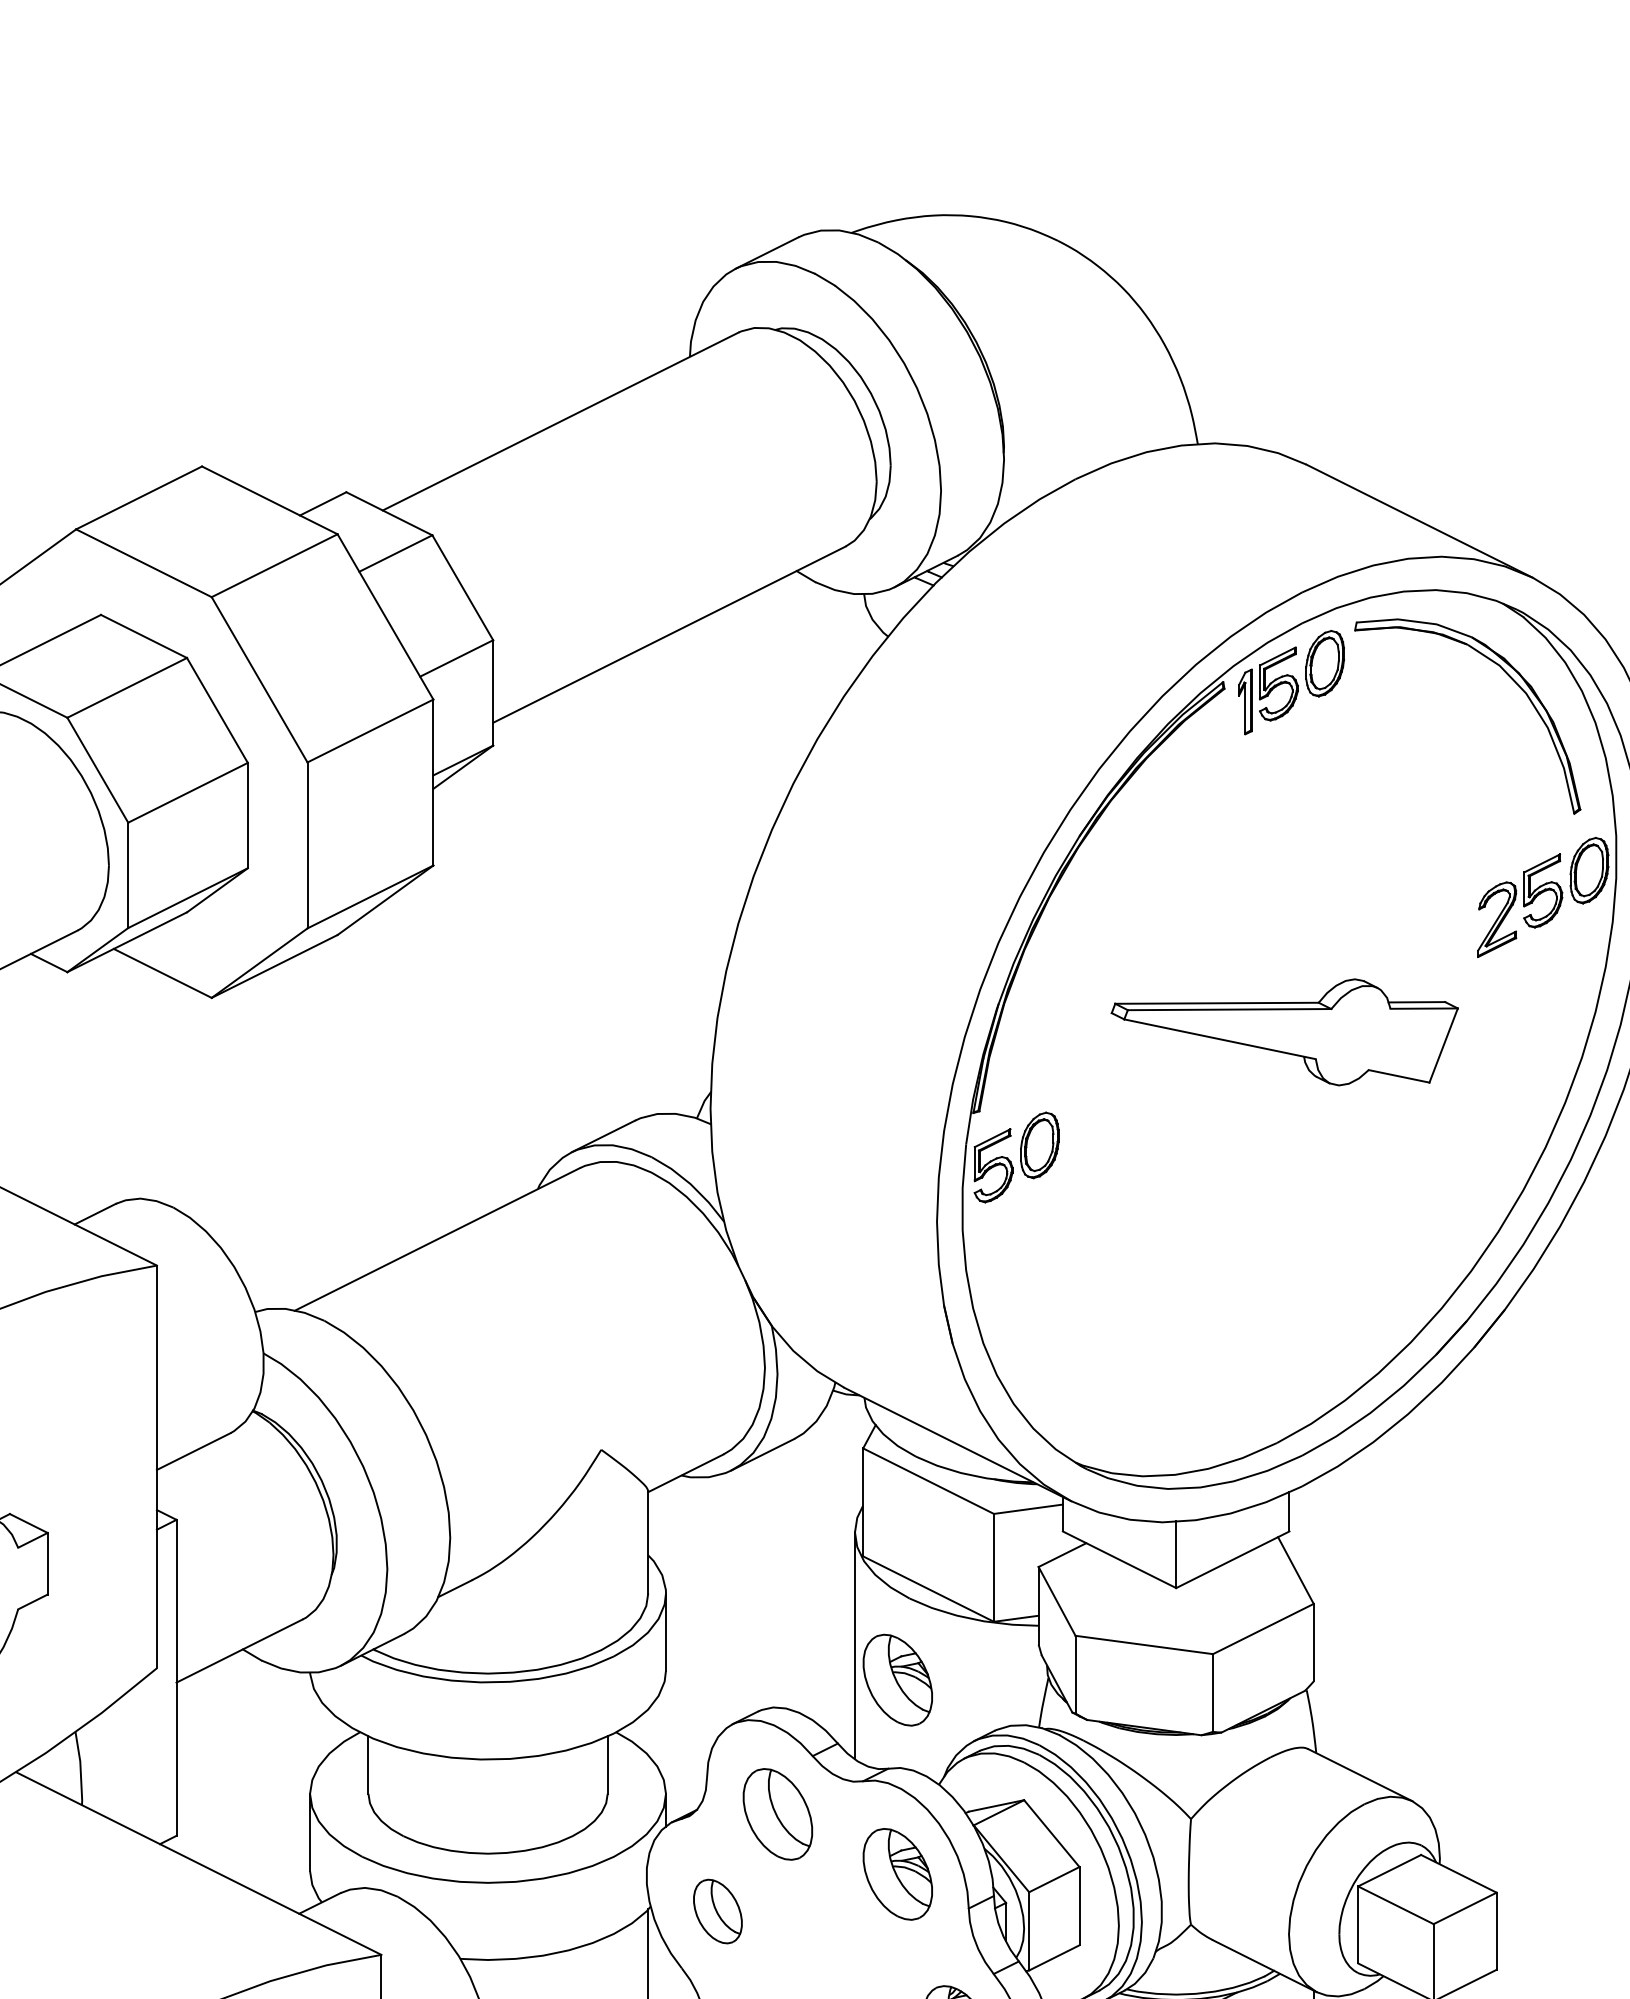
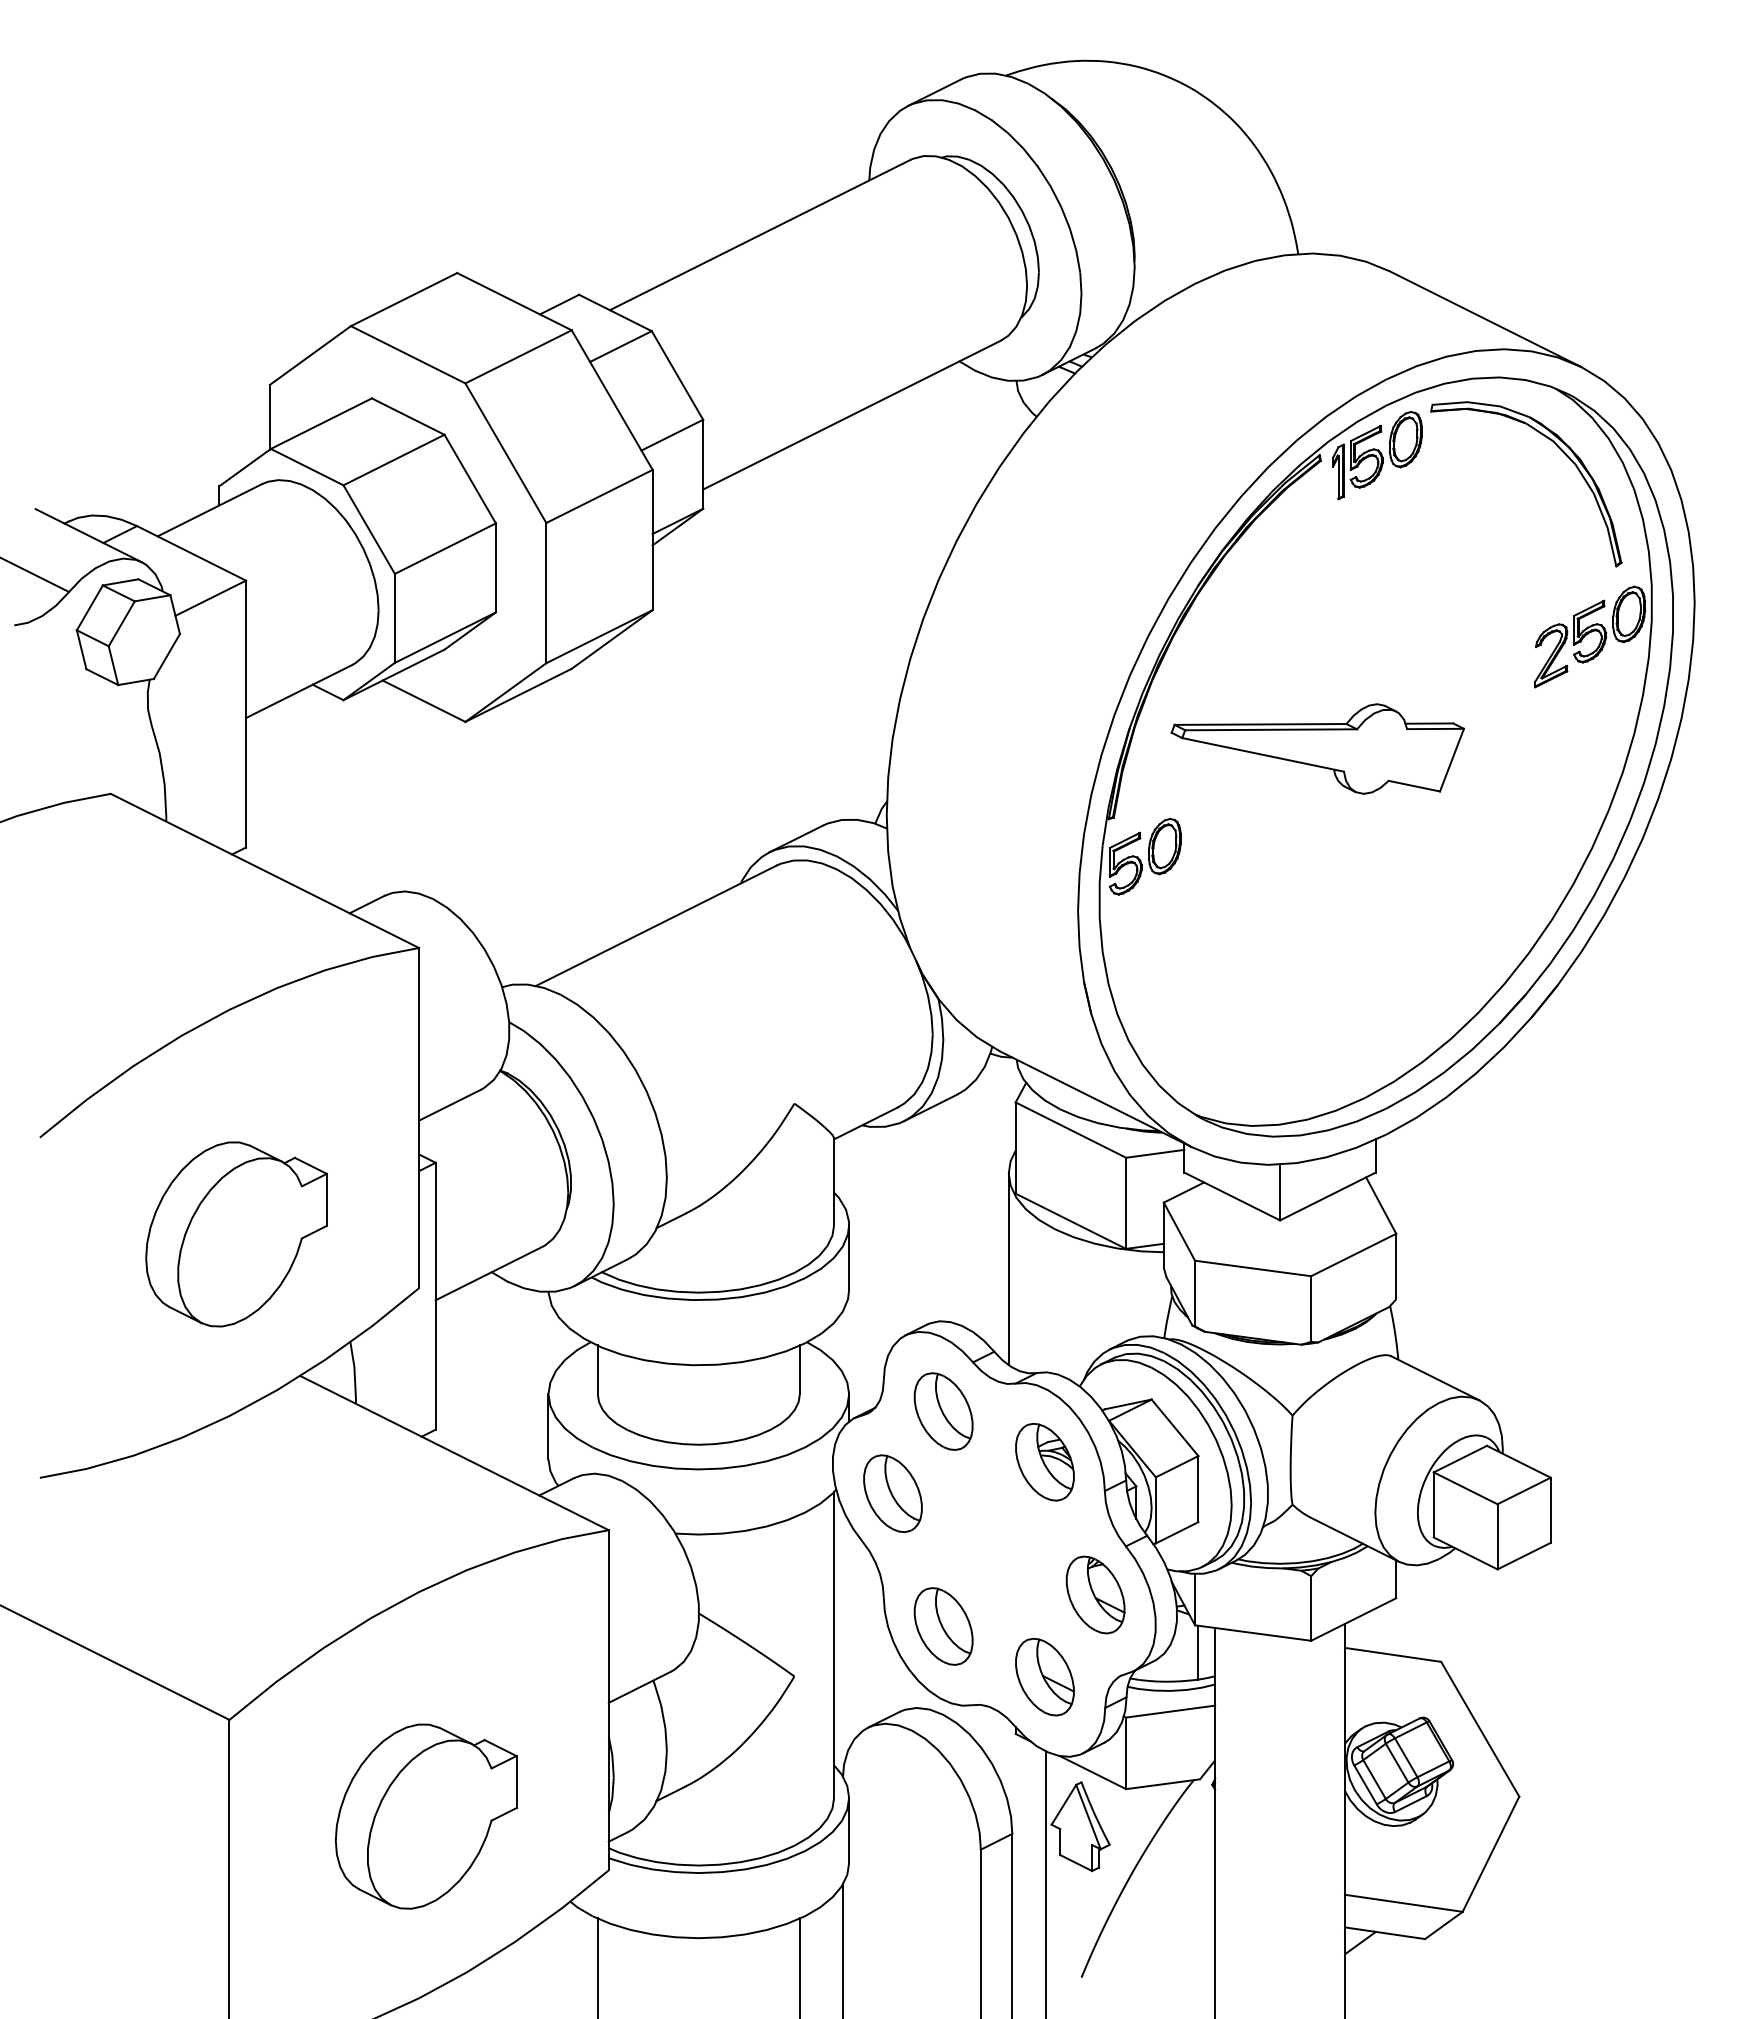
part: (1284, 1031) -> (1317, 748), moved
part: (897, 1680) -> (1044, 1298), removed
part: (717, 1911) -> (892, 1493), size x1.43

